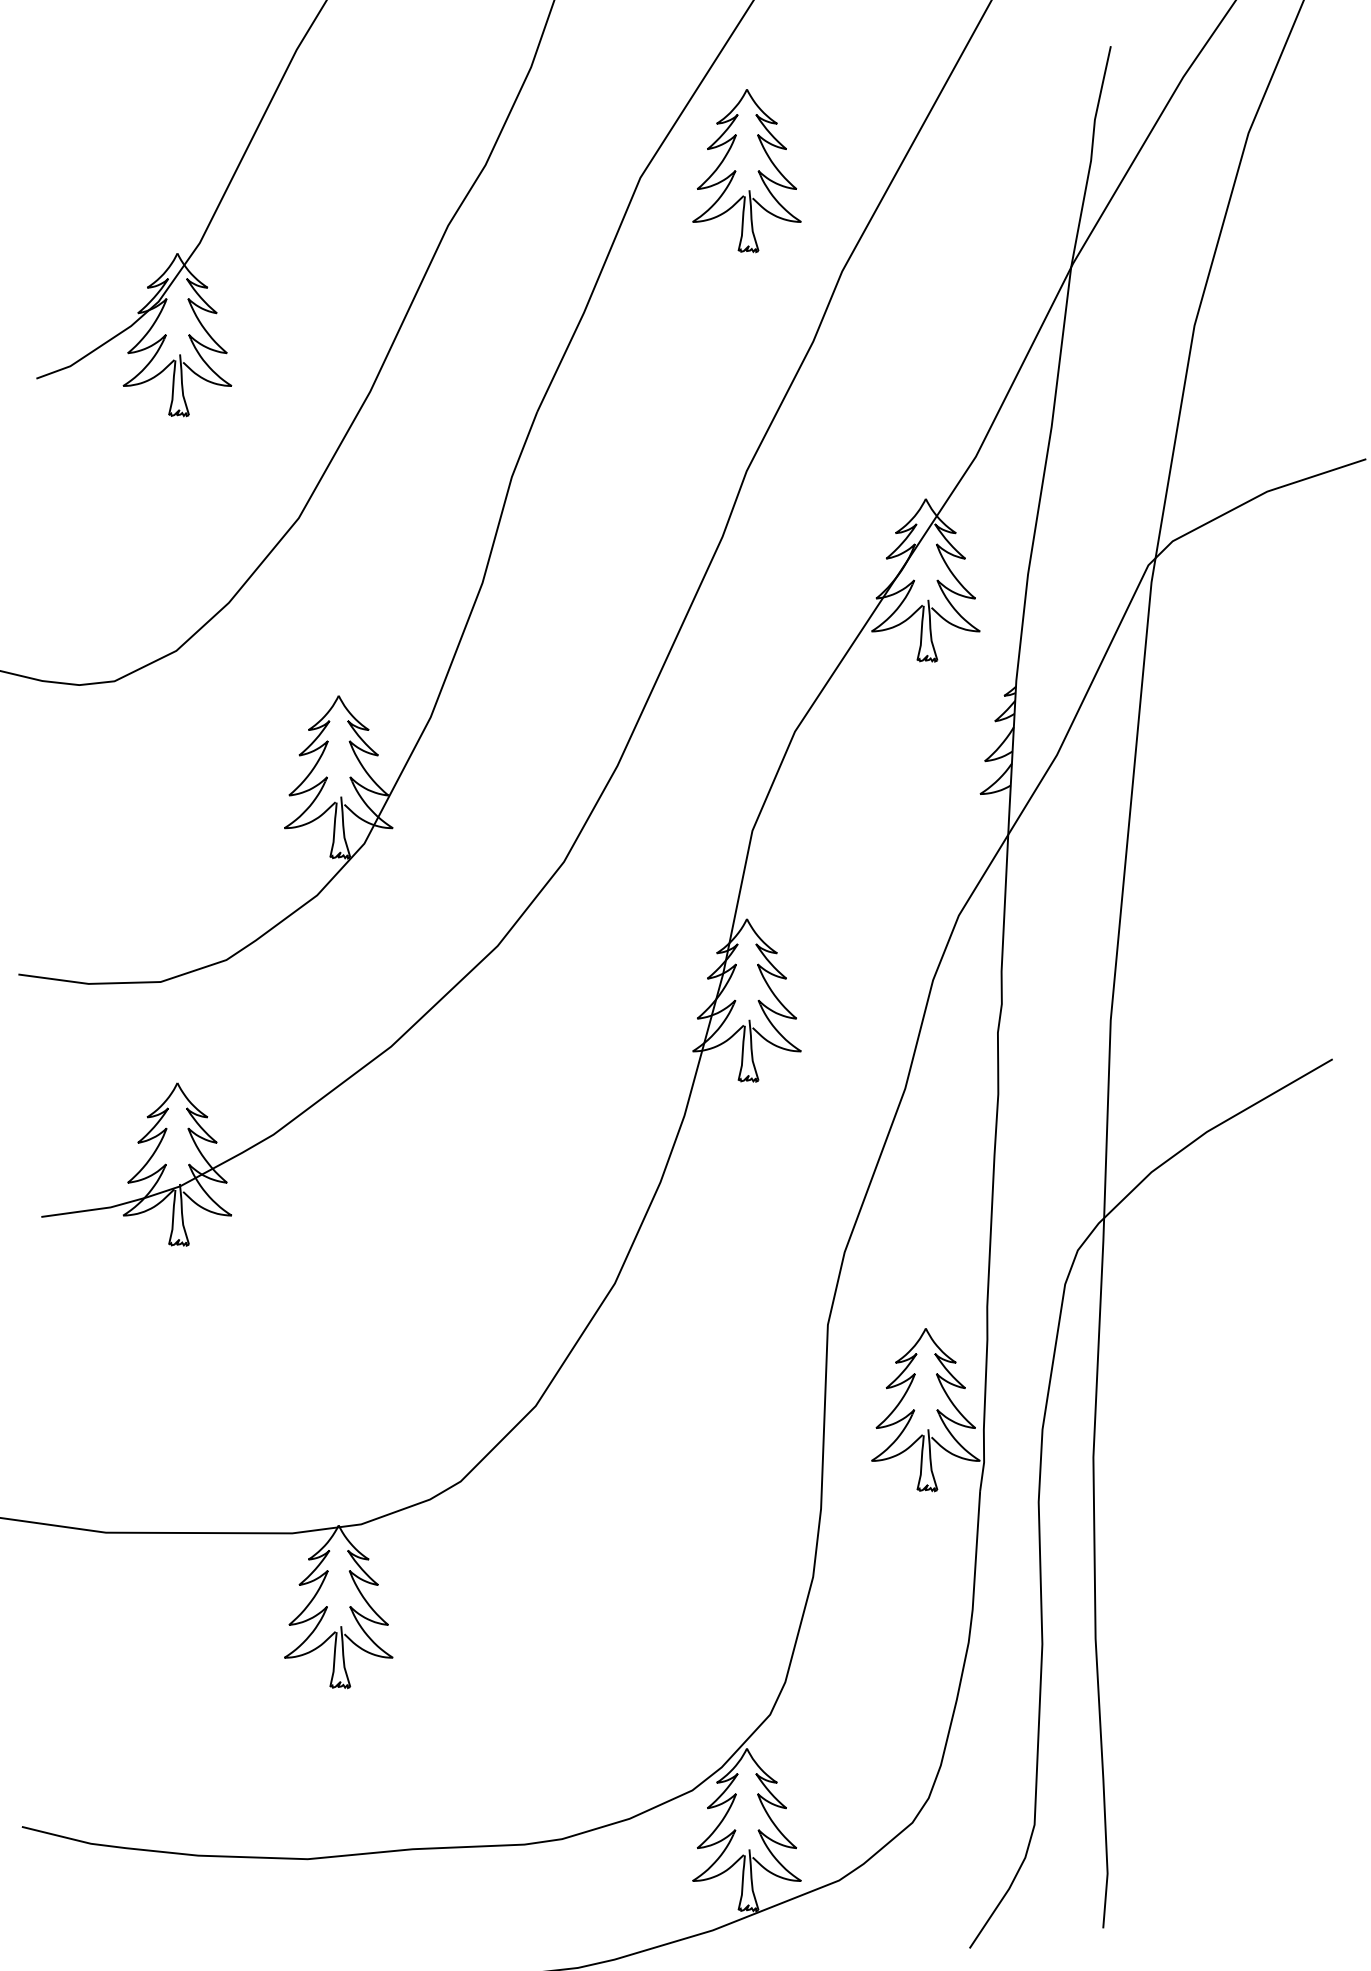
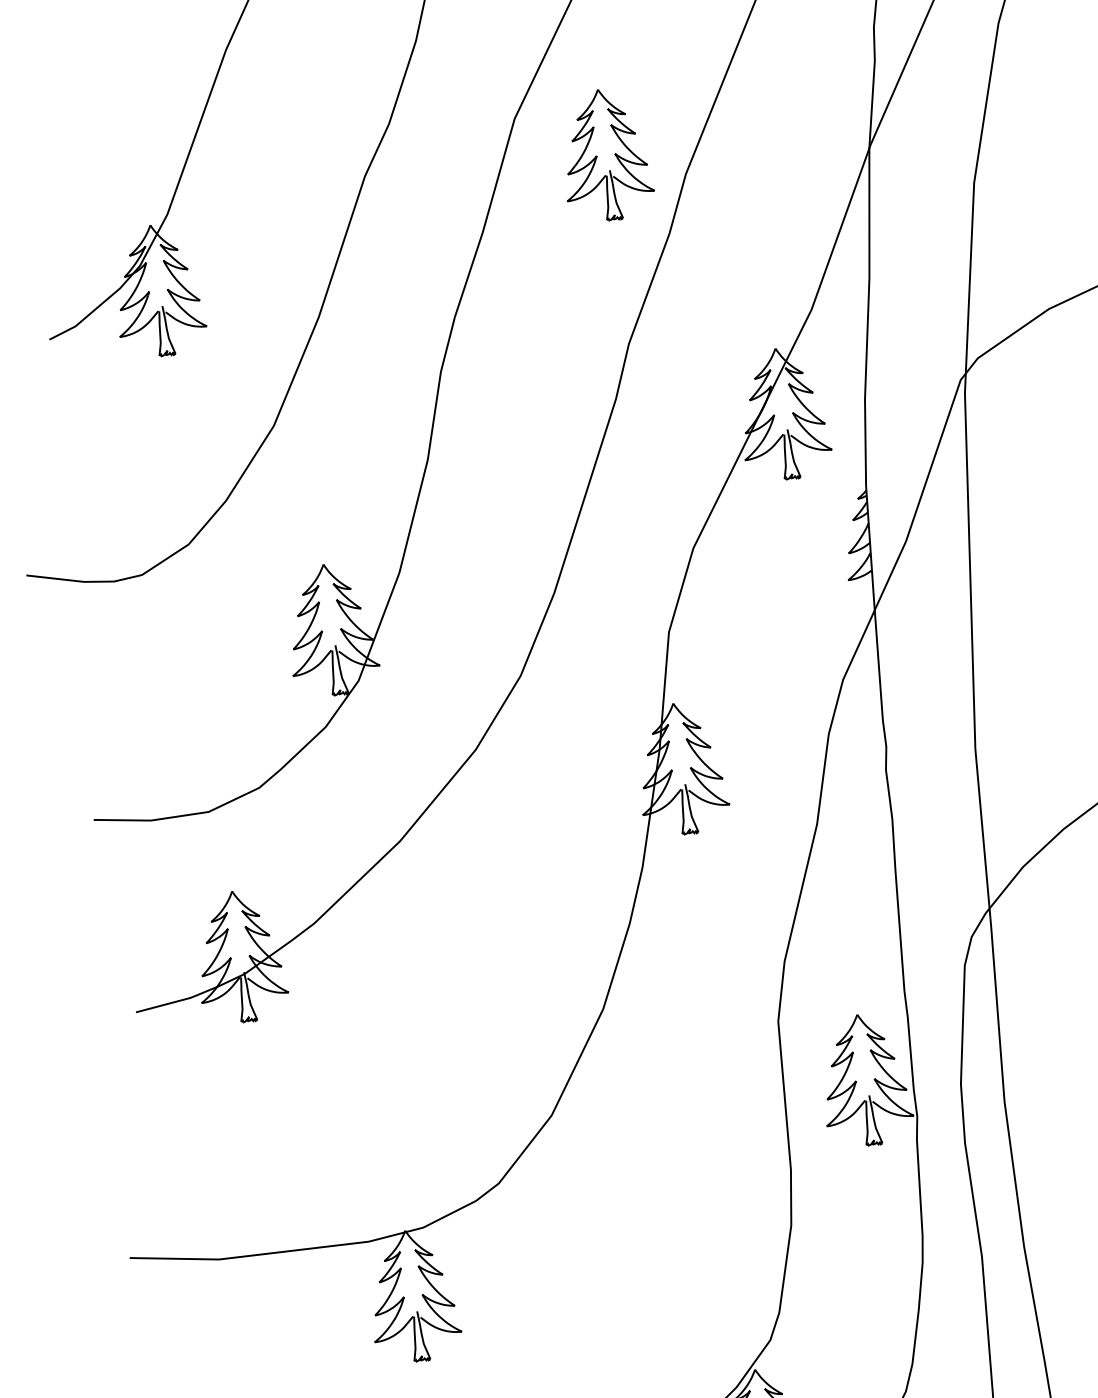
part: (746, 171) -> (605, 155), moved

